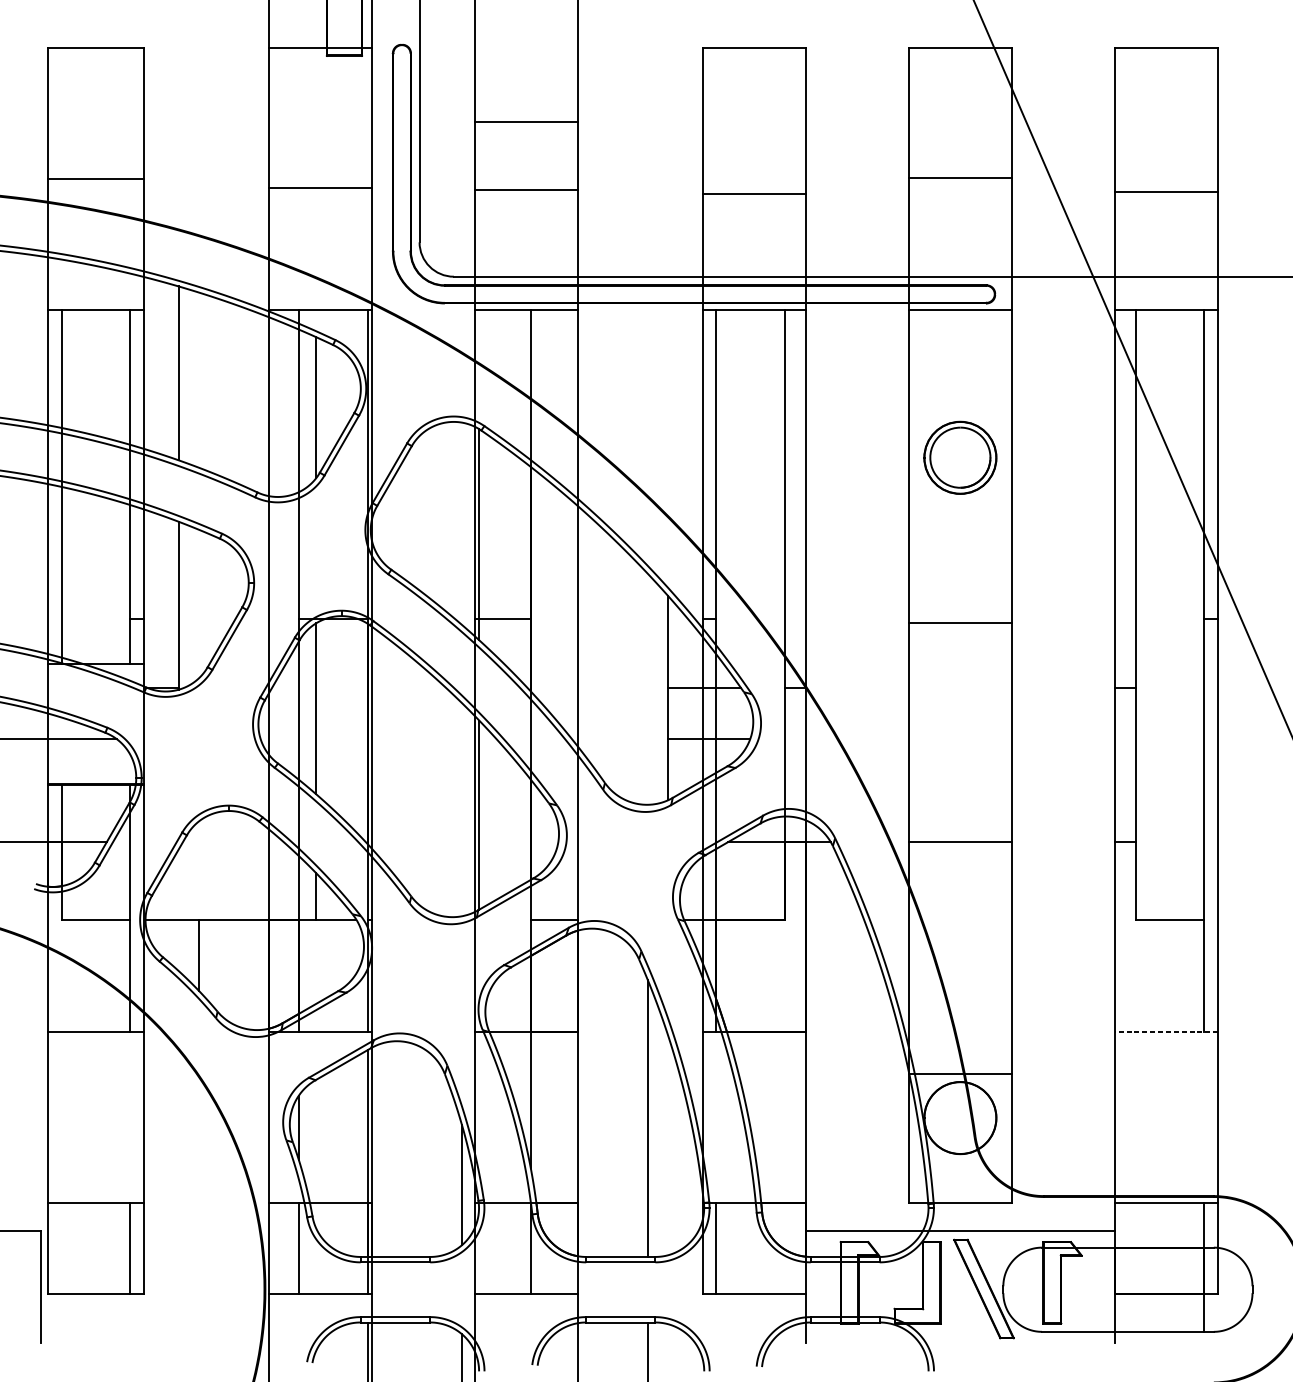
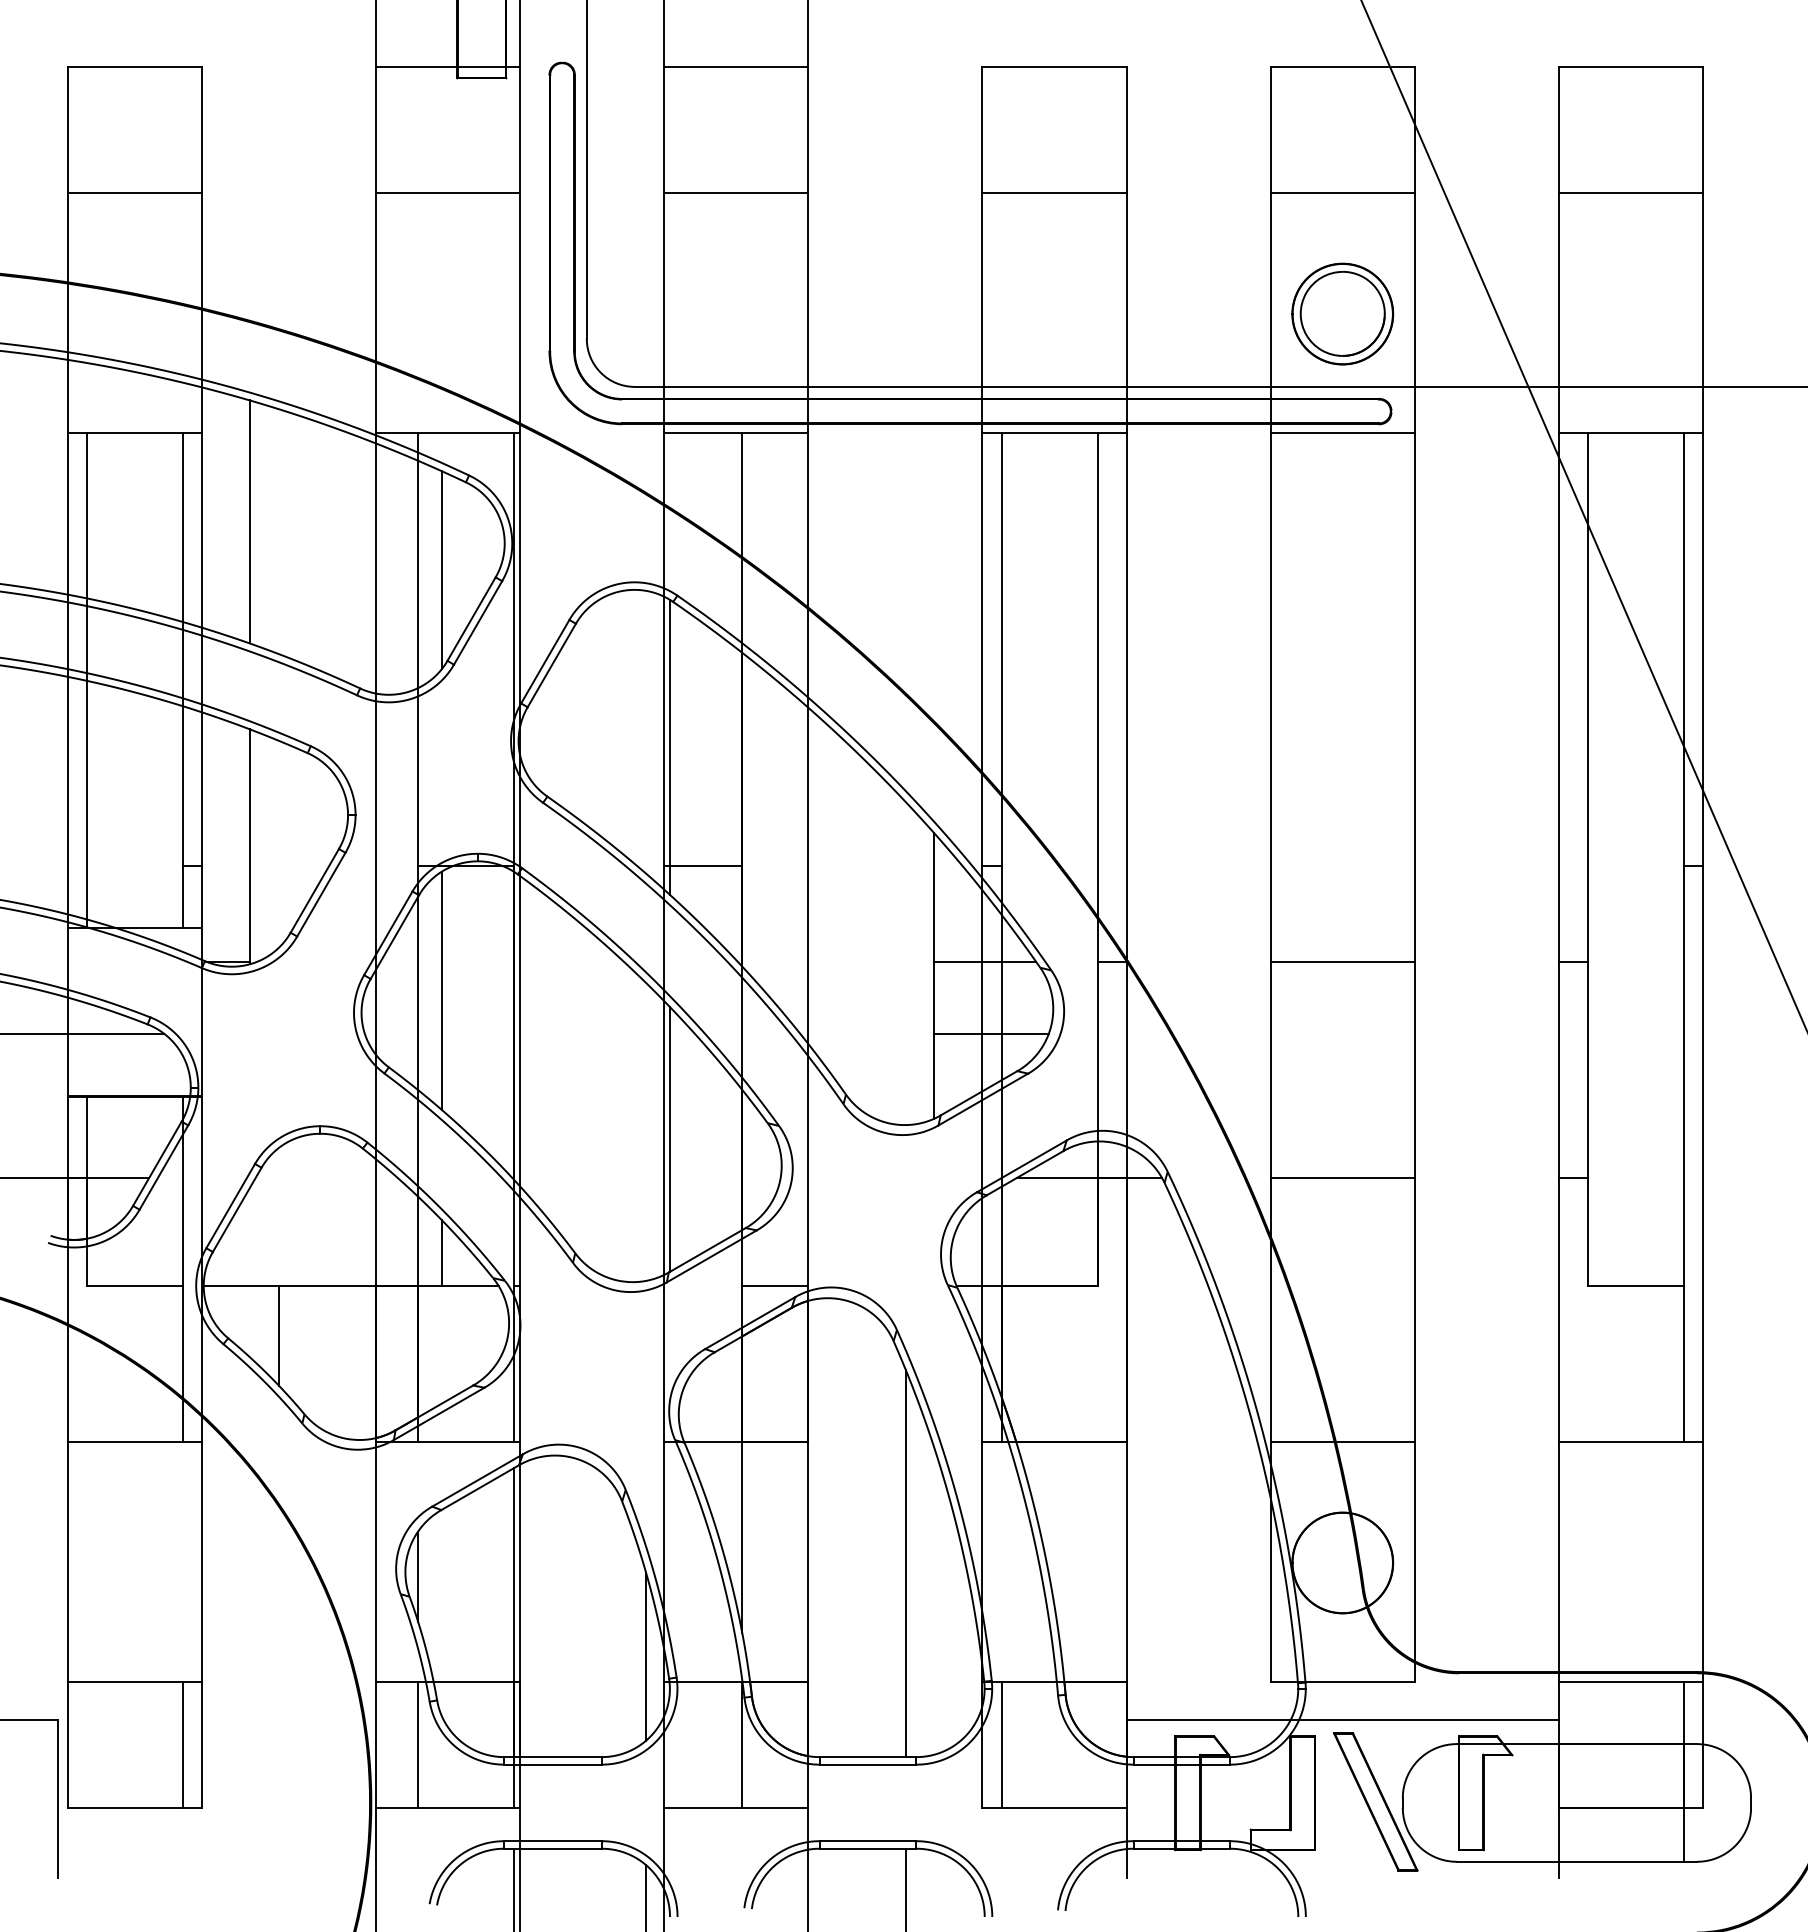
line: (526, 122) -> (736, 67), moved
line: (960, 178) -> (1342, 193), moved
line: (95, 179) -> (134, 193), moved
line: (320, 187) -> (448, 193), moved
line: (526, 189) -> (736, 193), moved
line: (1166, 192) -> (1630, 193), moved
line: (754, 194) -> (1054, 193), moved
part: (960, 457) -> (1342, 313), moved
line: (960, 622) -> (1342, 961), moved
line: (1166, 1031) -> (1630, 1442), dashed -> solid
line: (960, 1074) -> (1342, 1442), moved

